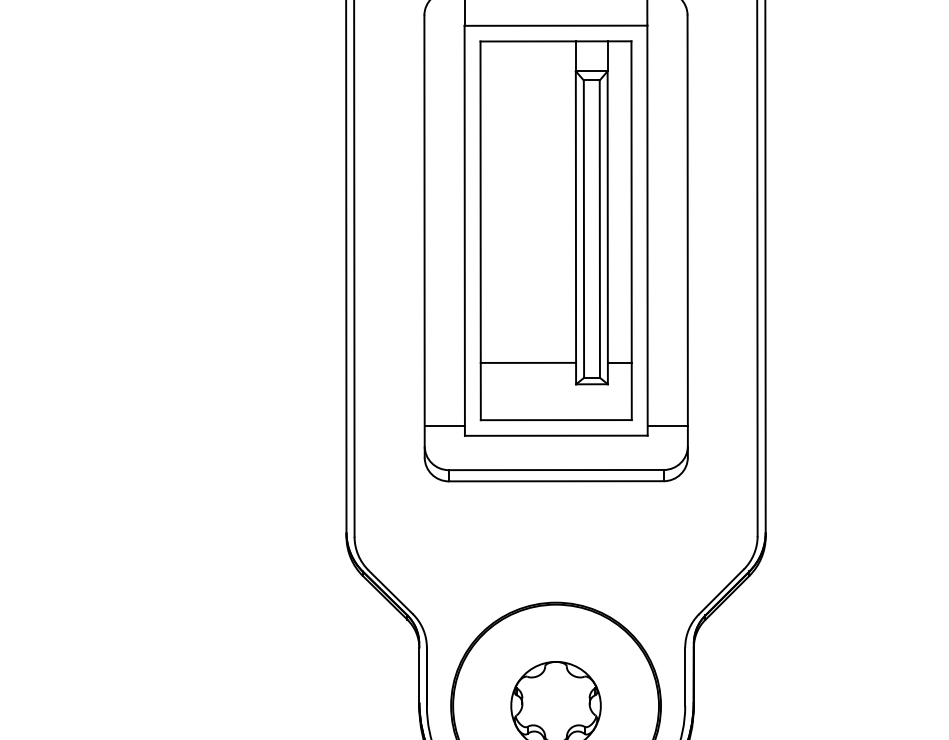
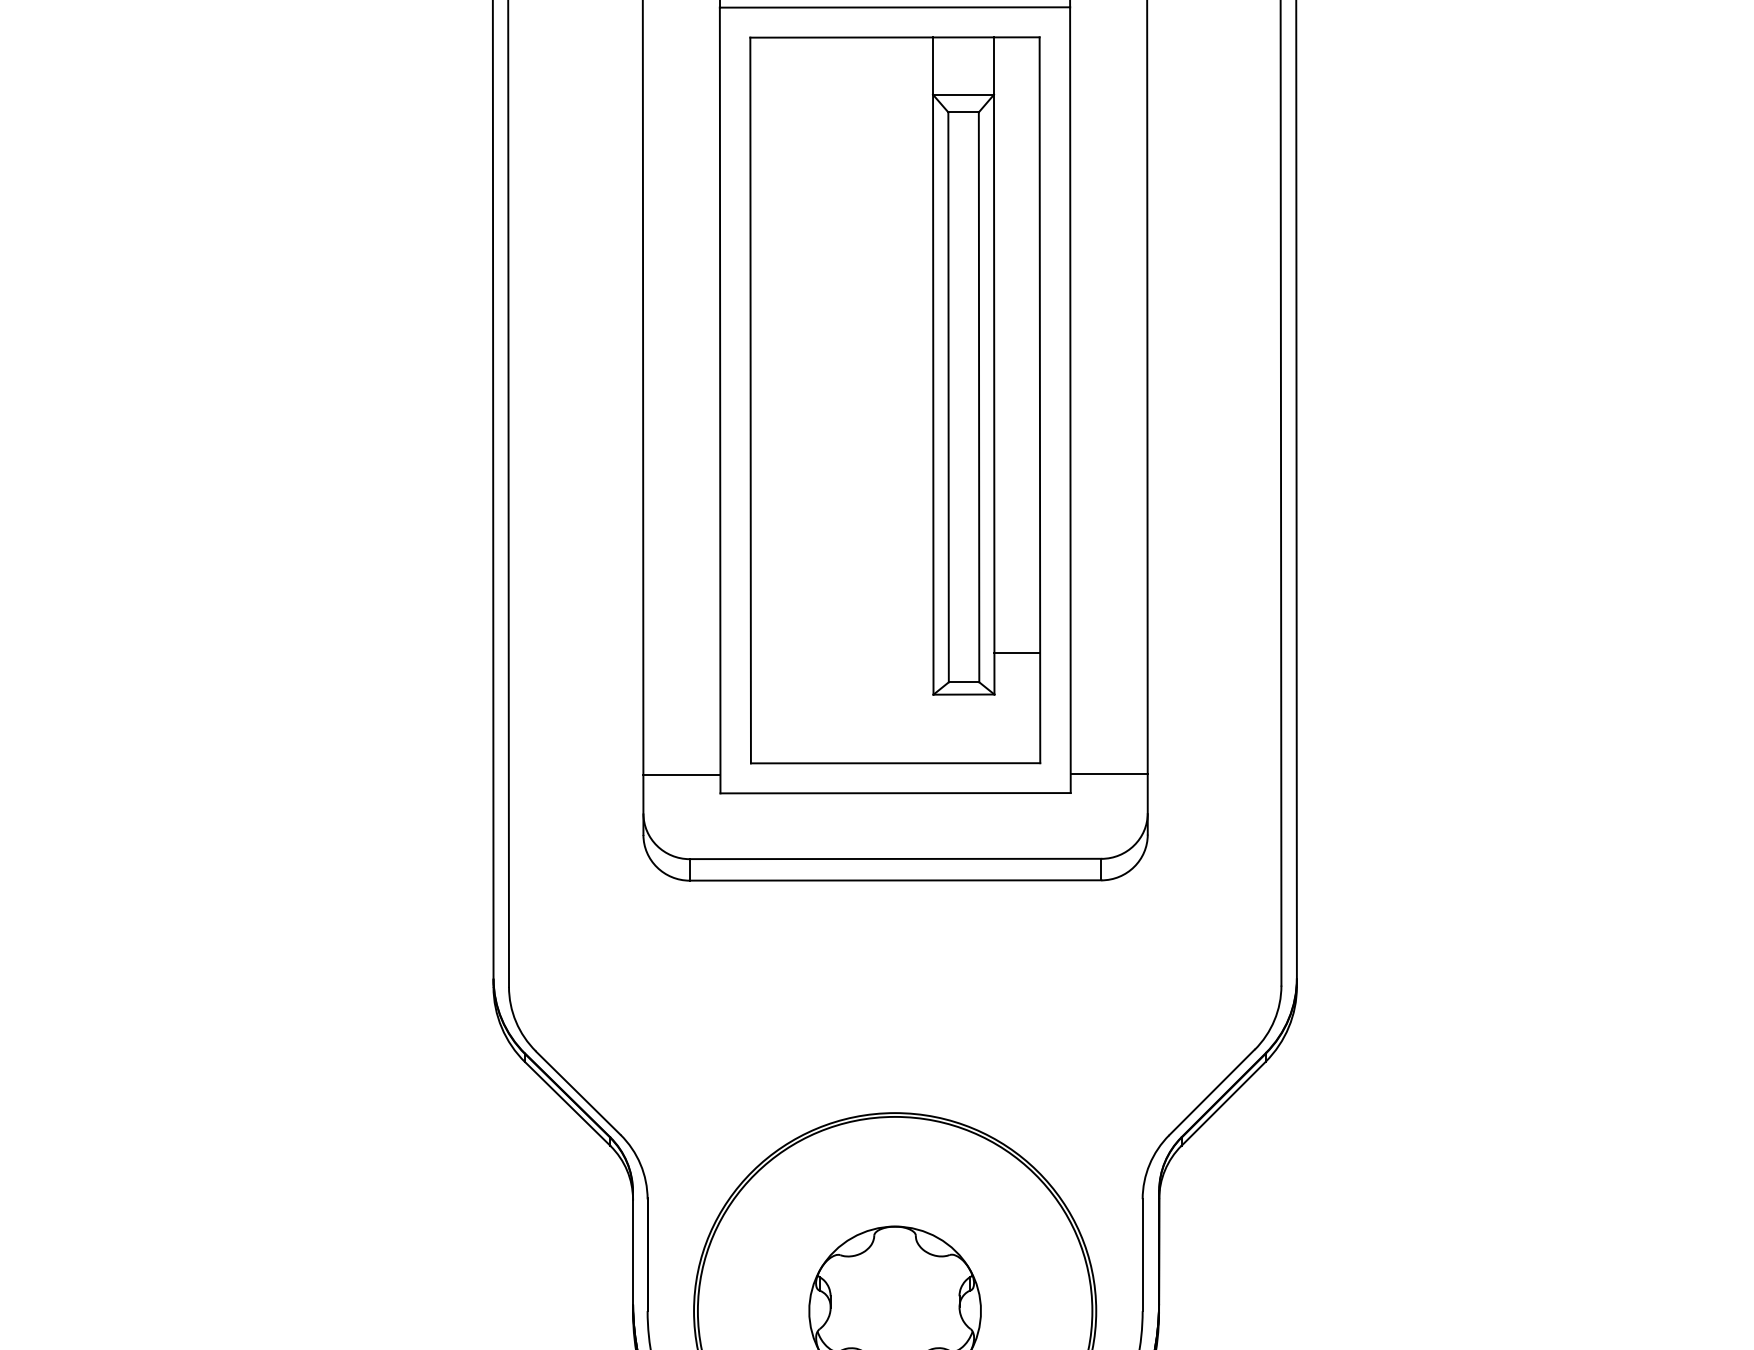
line: (528, 362) -> (842, 652), removed

